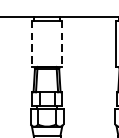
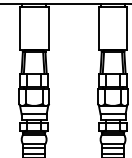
line: (31, 43) -> (19, 28), dashed -> solid
line: (62, 43) -> (48, 28), dashed -> solid

